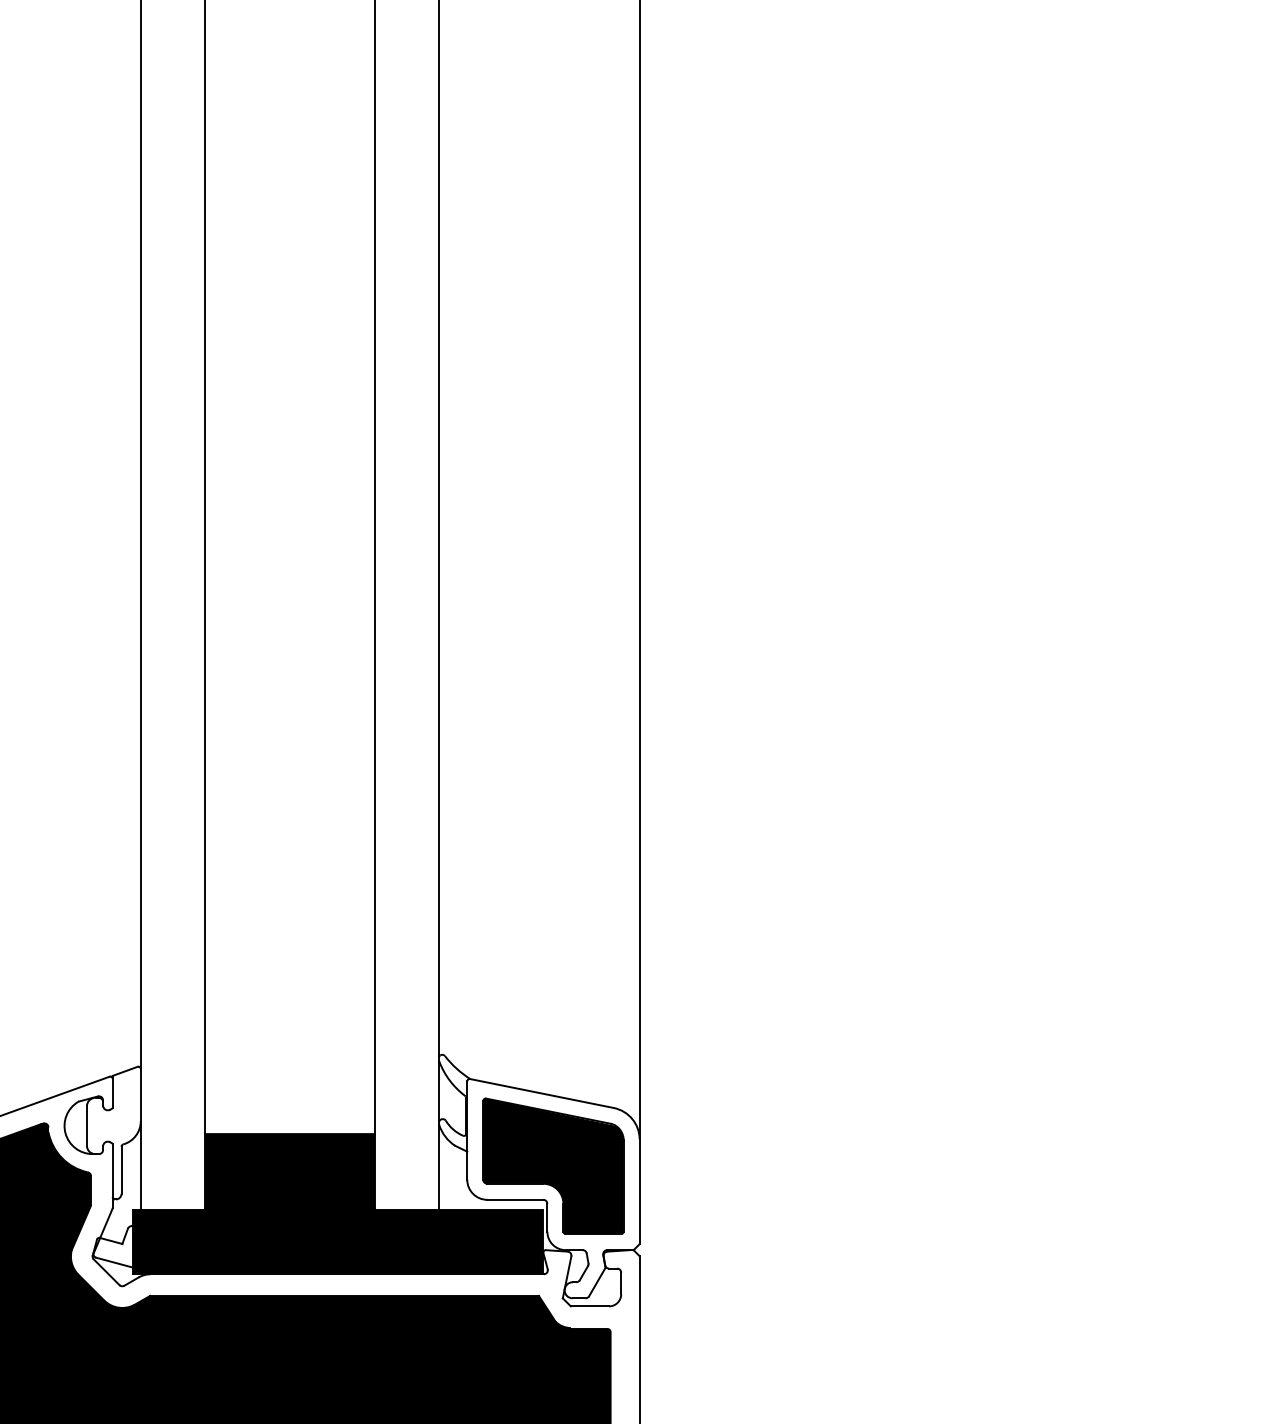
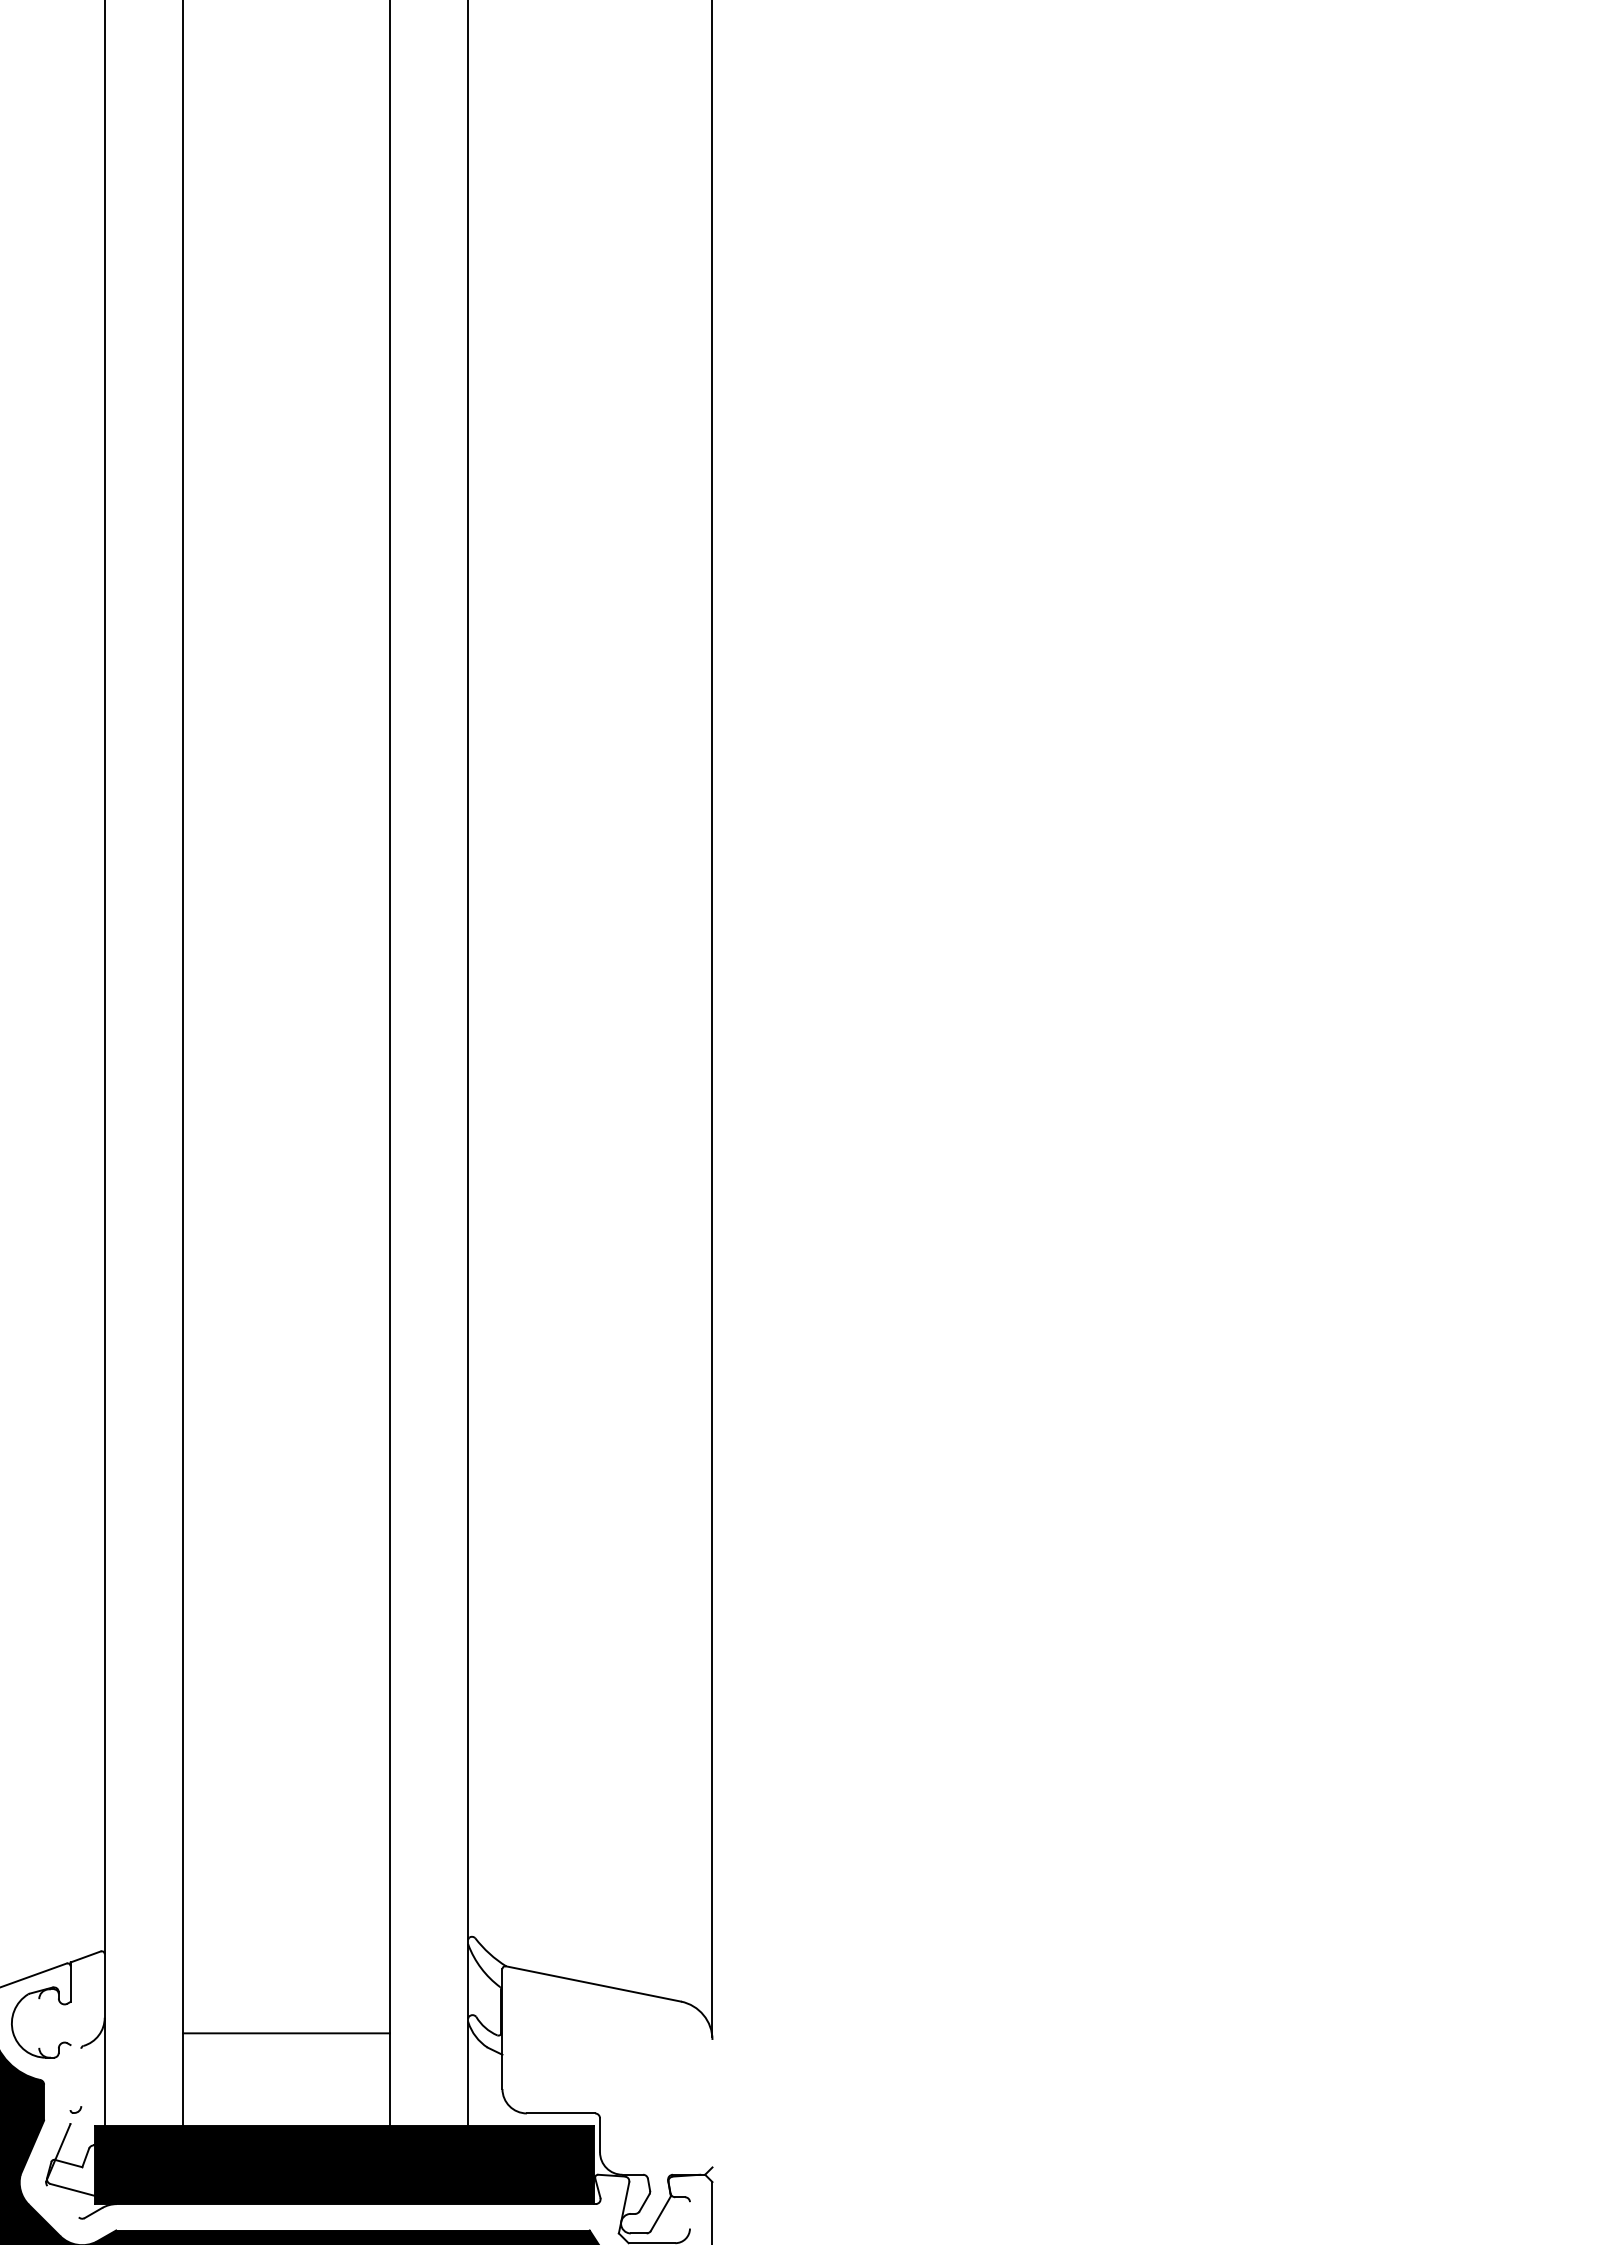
line: (87, 1125) -> (39, 2023), removed
part: (553, 1166) -> (607, 2072), removed
line: (121, 1170) -> (81, 2077), removed
fill: (289, 1171) -> (286, 2079), removed
line: (112, 1176) -> (70, 2084), removed
line: (639, 1191) -> (712, 2103), removed
line: (106, 1272) -> (62, 2201), removed
line: (620, 1283) -> (689, 2215), removed

